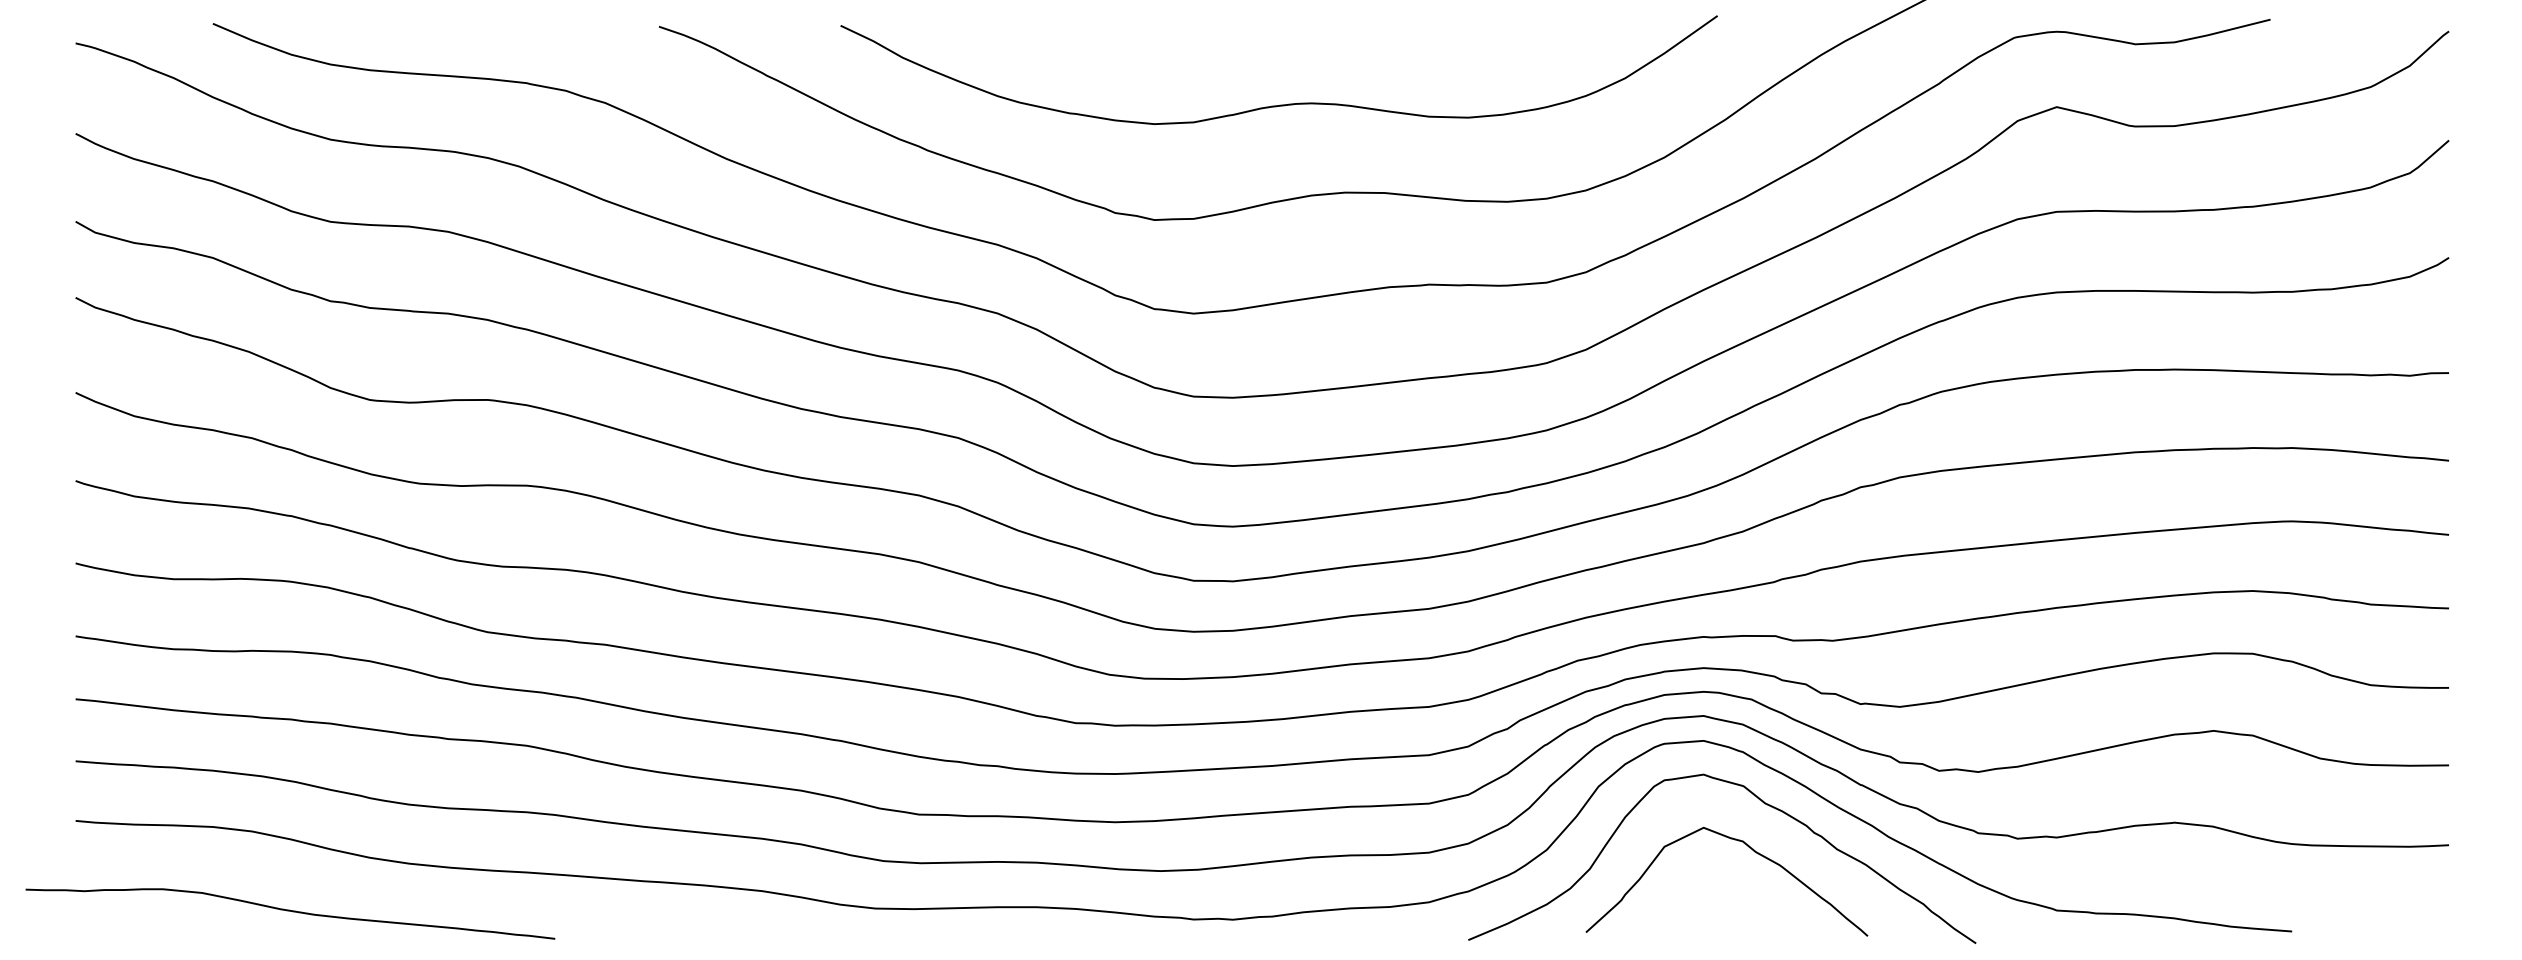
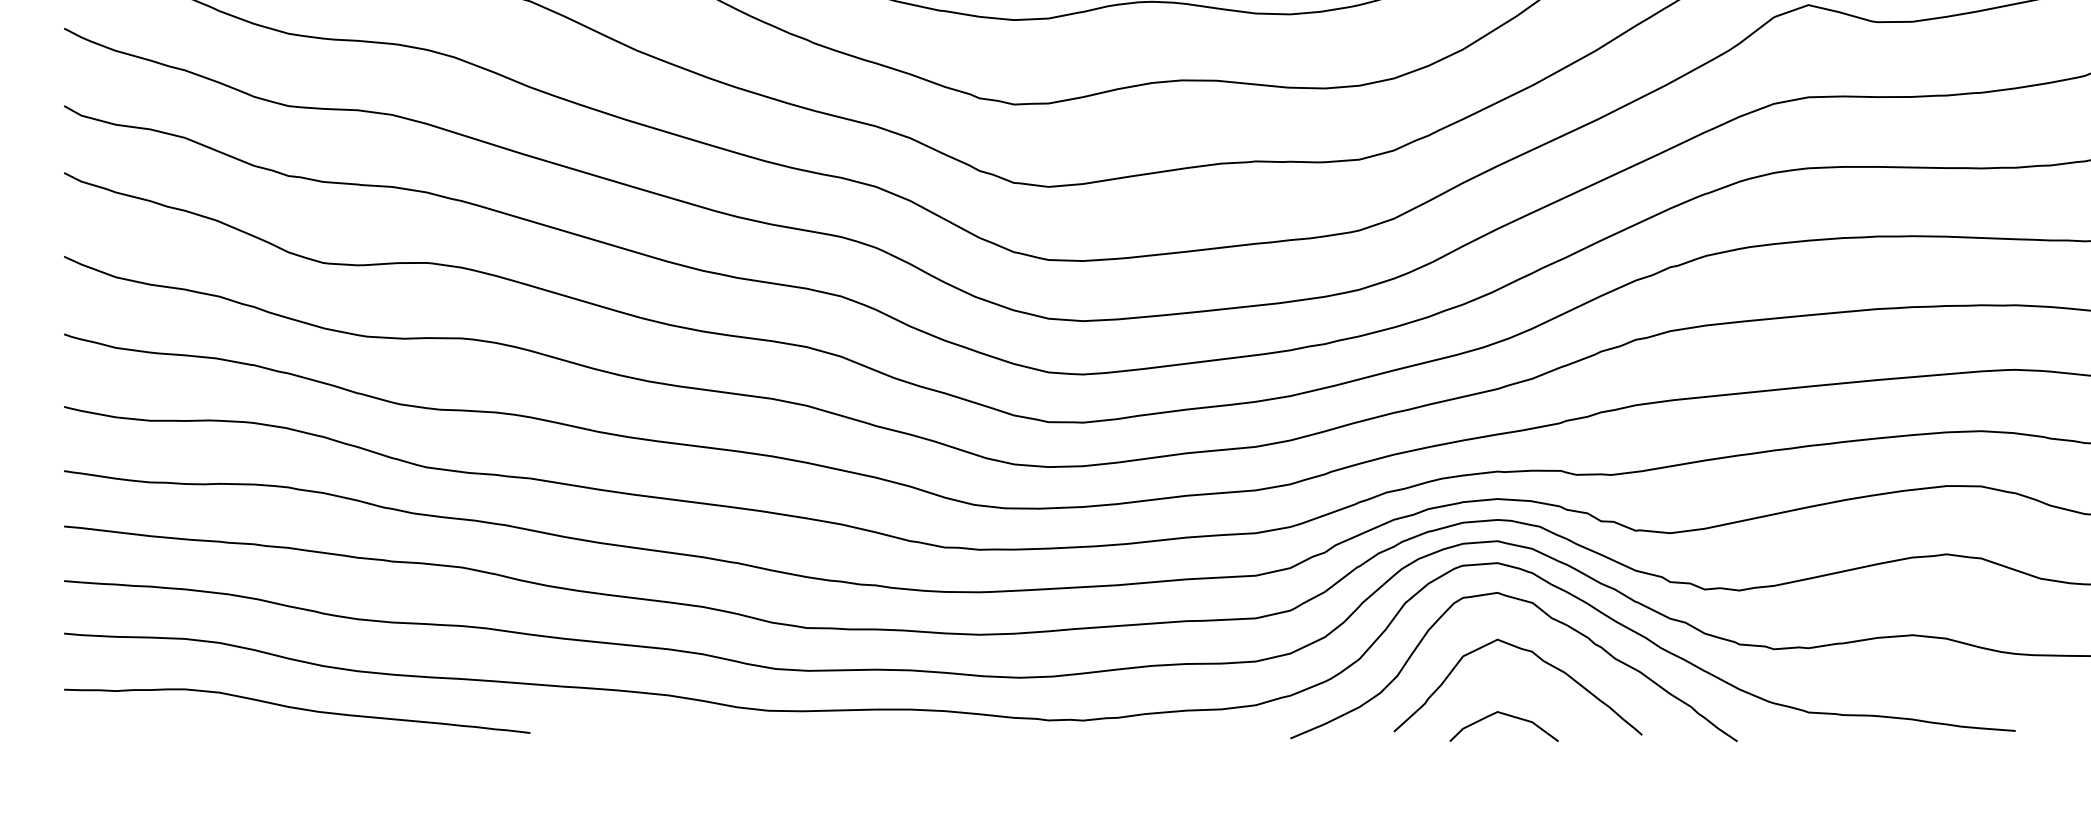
curve: (290, 911) -> (297, 708), moved
curve: (1714, 914) -> (1507, 716), added

